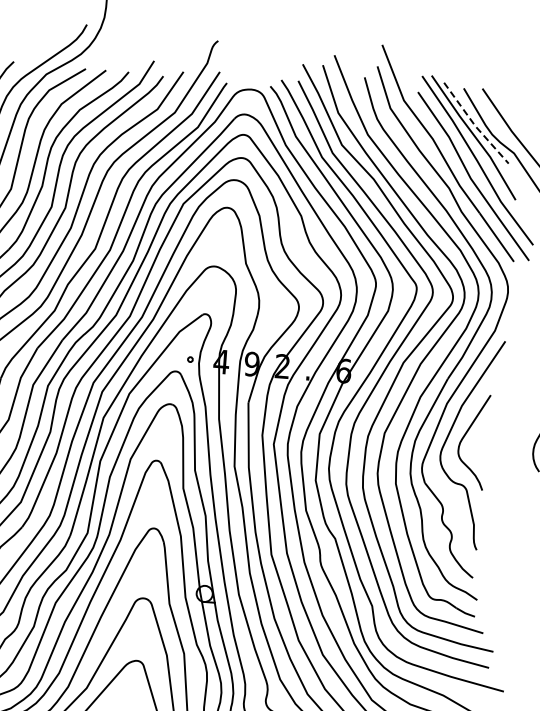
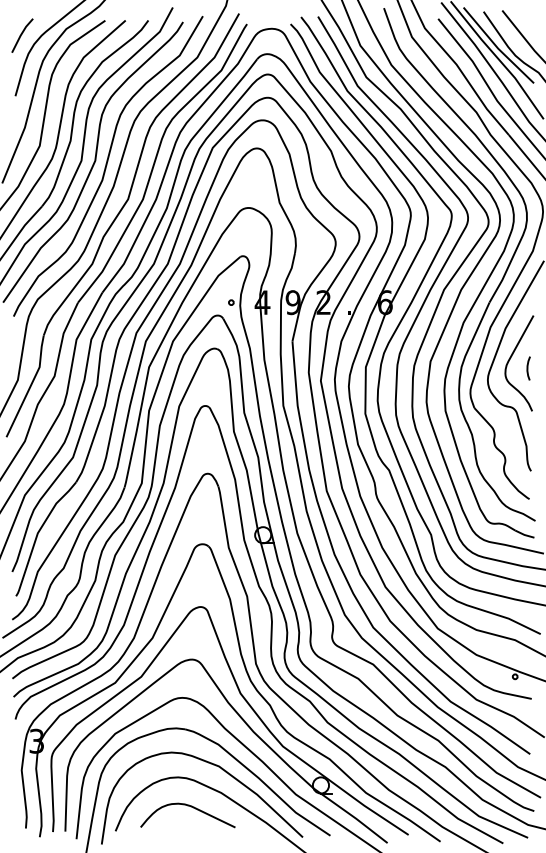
line: (474, 125) -> (497, 47), dashed -> solid
curve: (481, 447) -> (528, 368), added

